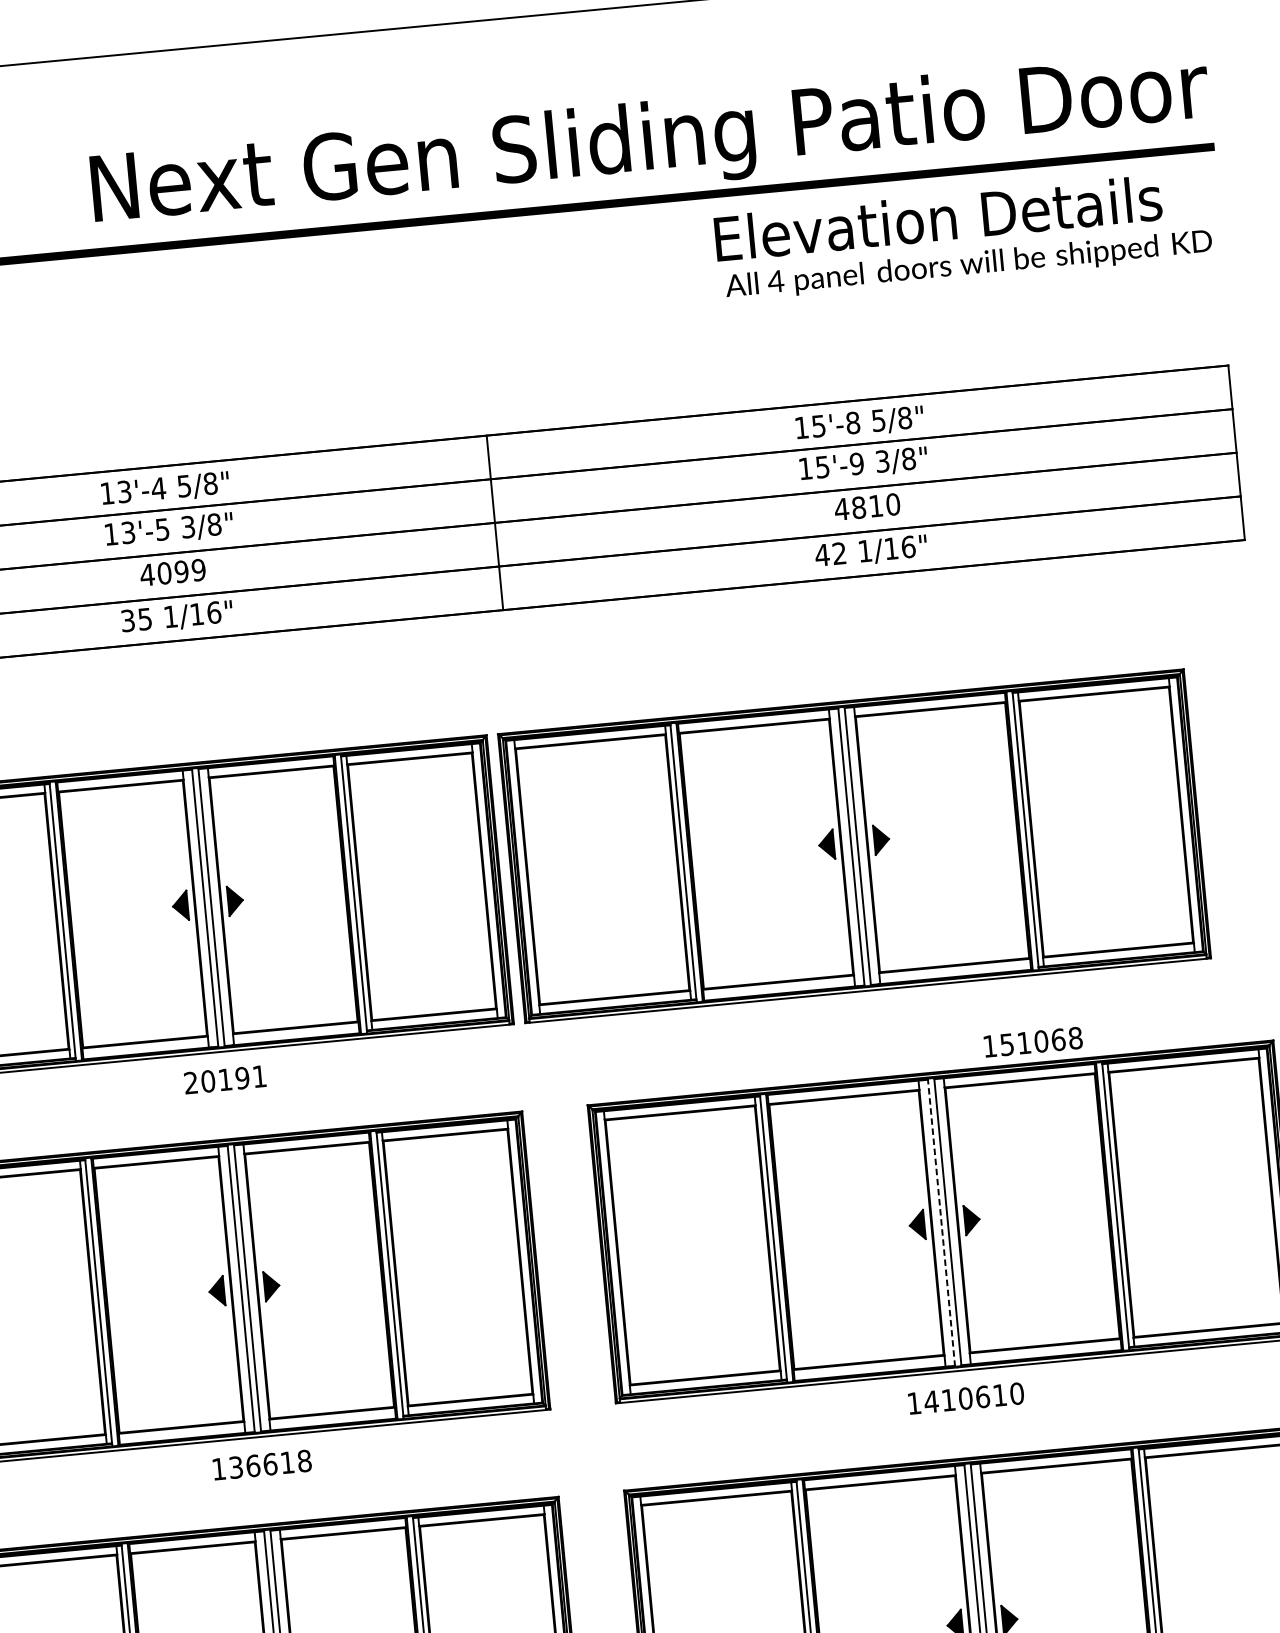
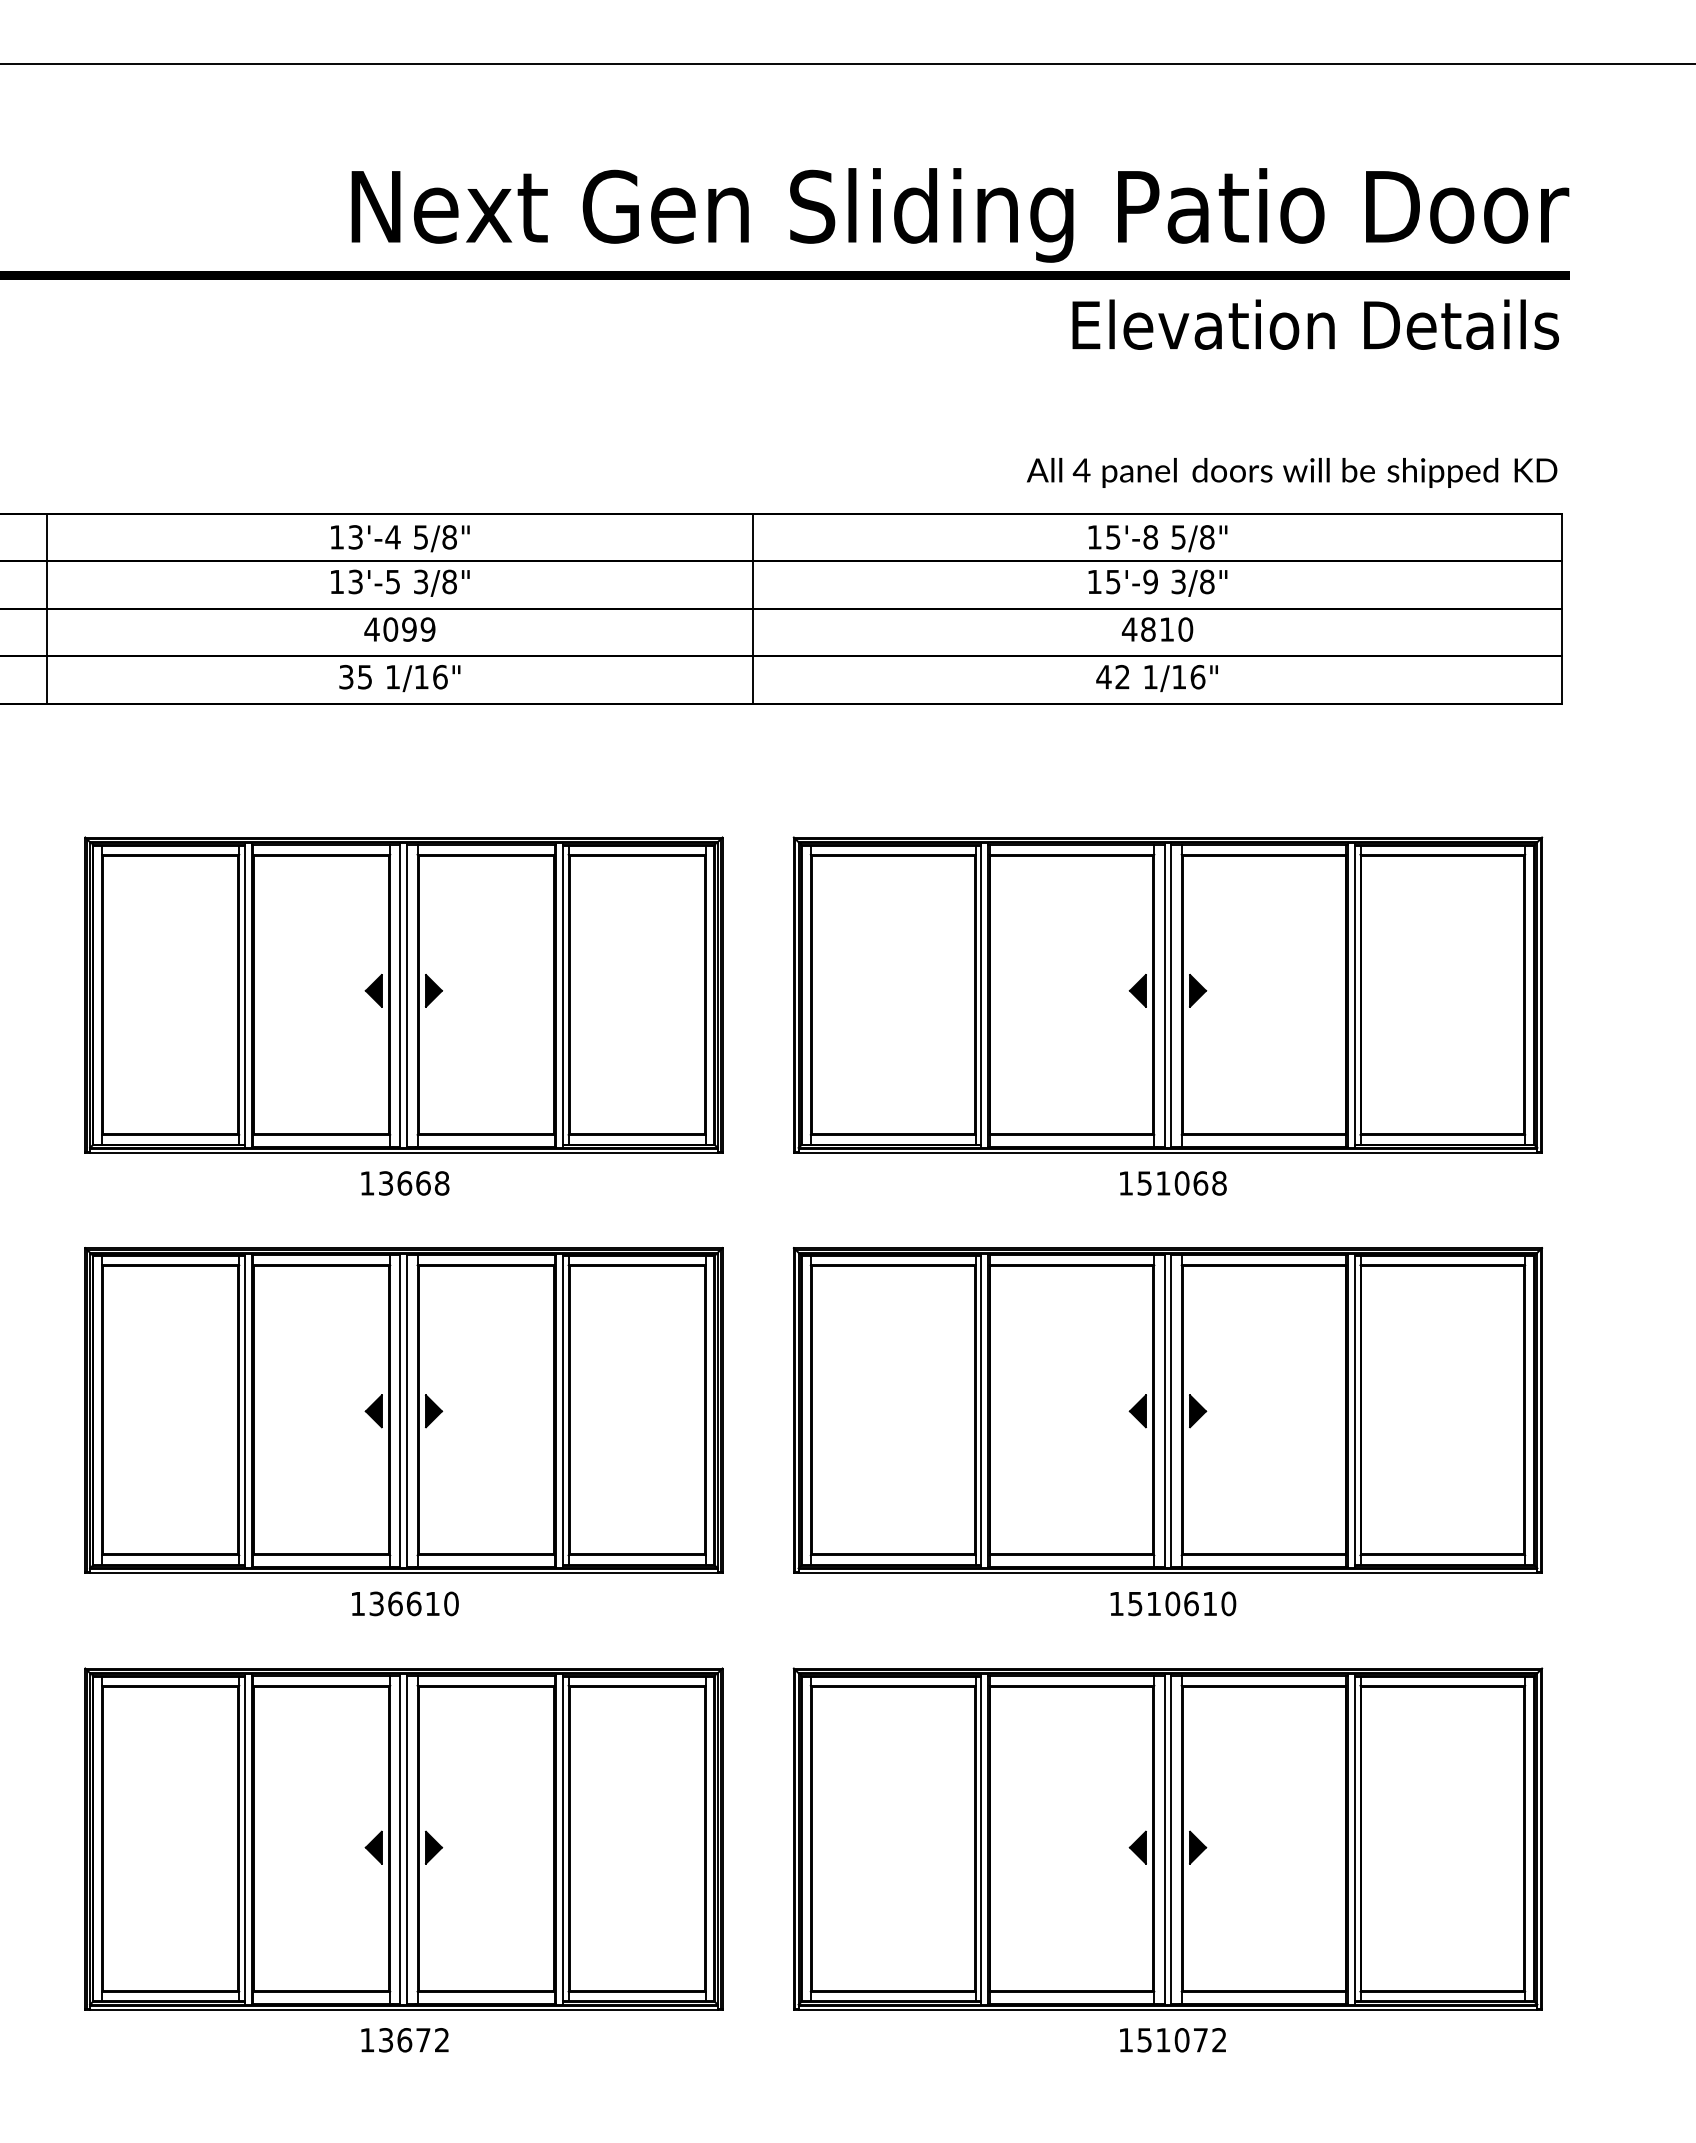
text: (938, 218) -> (1315, 324), moved
text: (969, 265) -> (1292, 472), moved
part: (854, 845) -> (1167, 994), moved
text: (1033, 1042) -> (1173, 1183), moved
text: (225, 1079) -> (404, 1183), 20191 -> 13668
line: (941, 1222) -> (1164, 1410), dashed -> solid
text: (931, 1402) -> (1135, 1604), 1410610 -> 1510610
text: (304, 1460) -> (451, 1603), 136618 -> 136610

